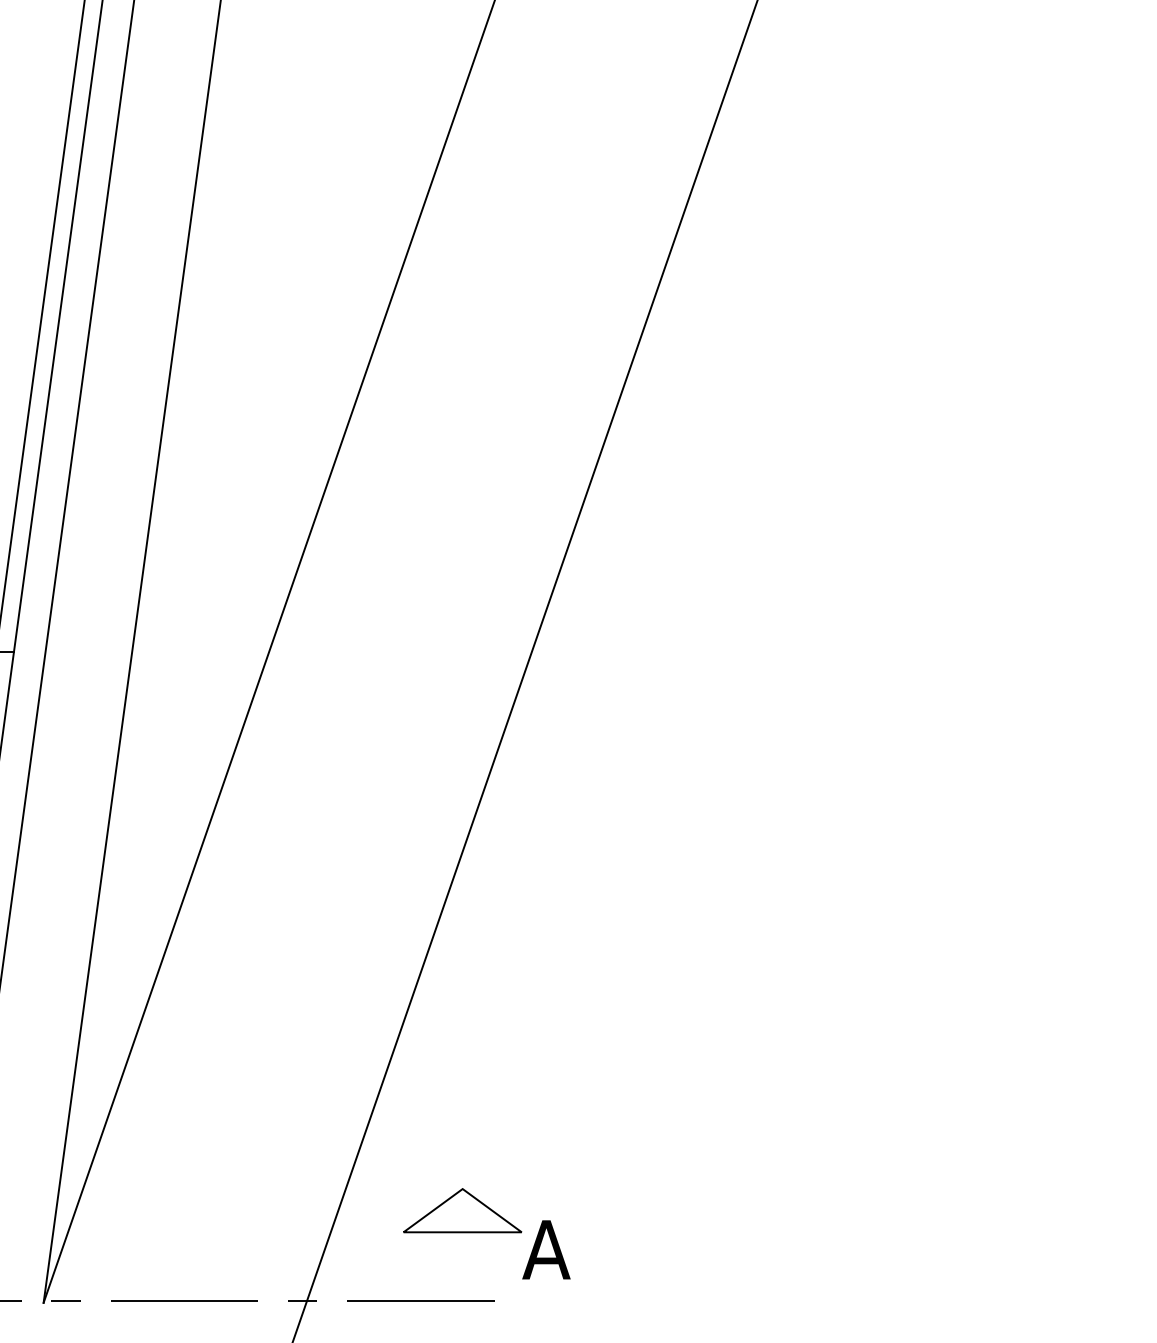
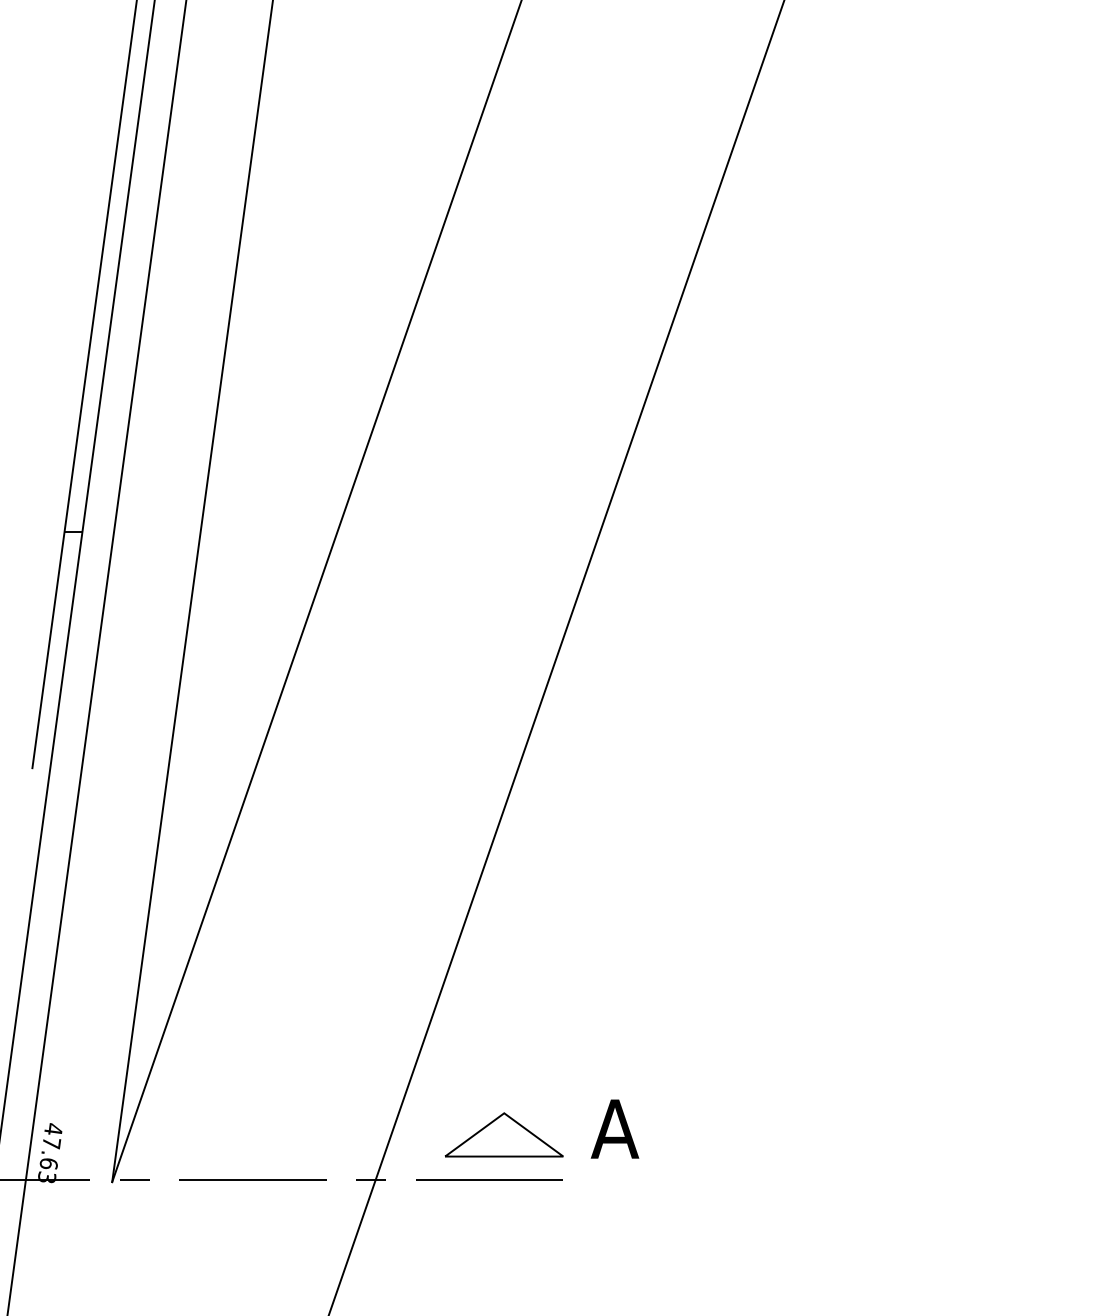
part: (462, 1210) -> (504, 1134), moved

